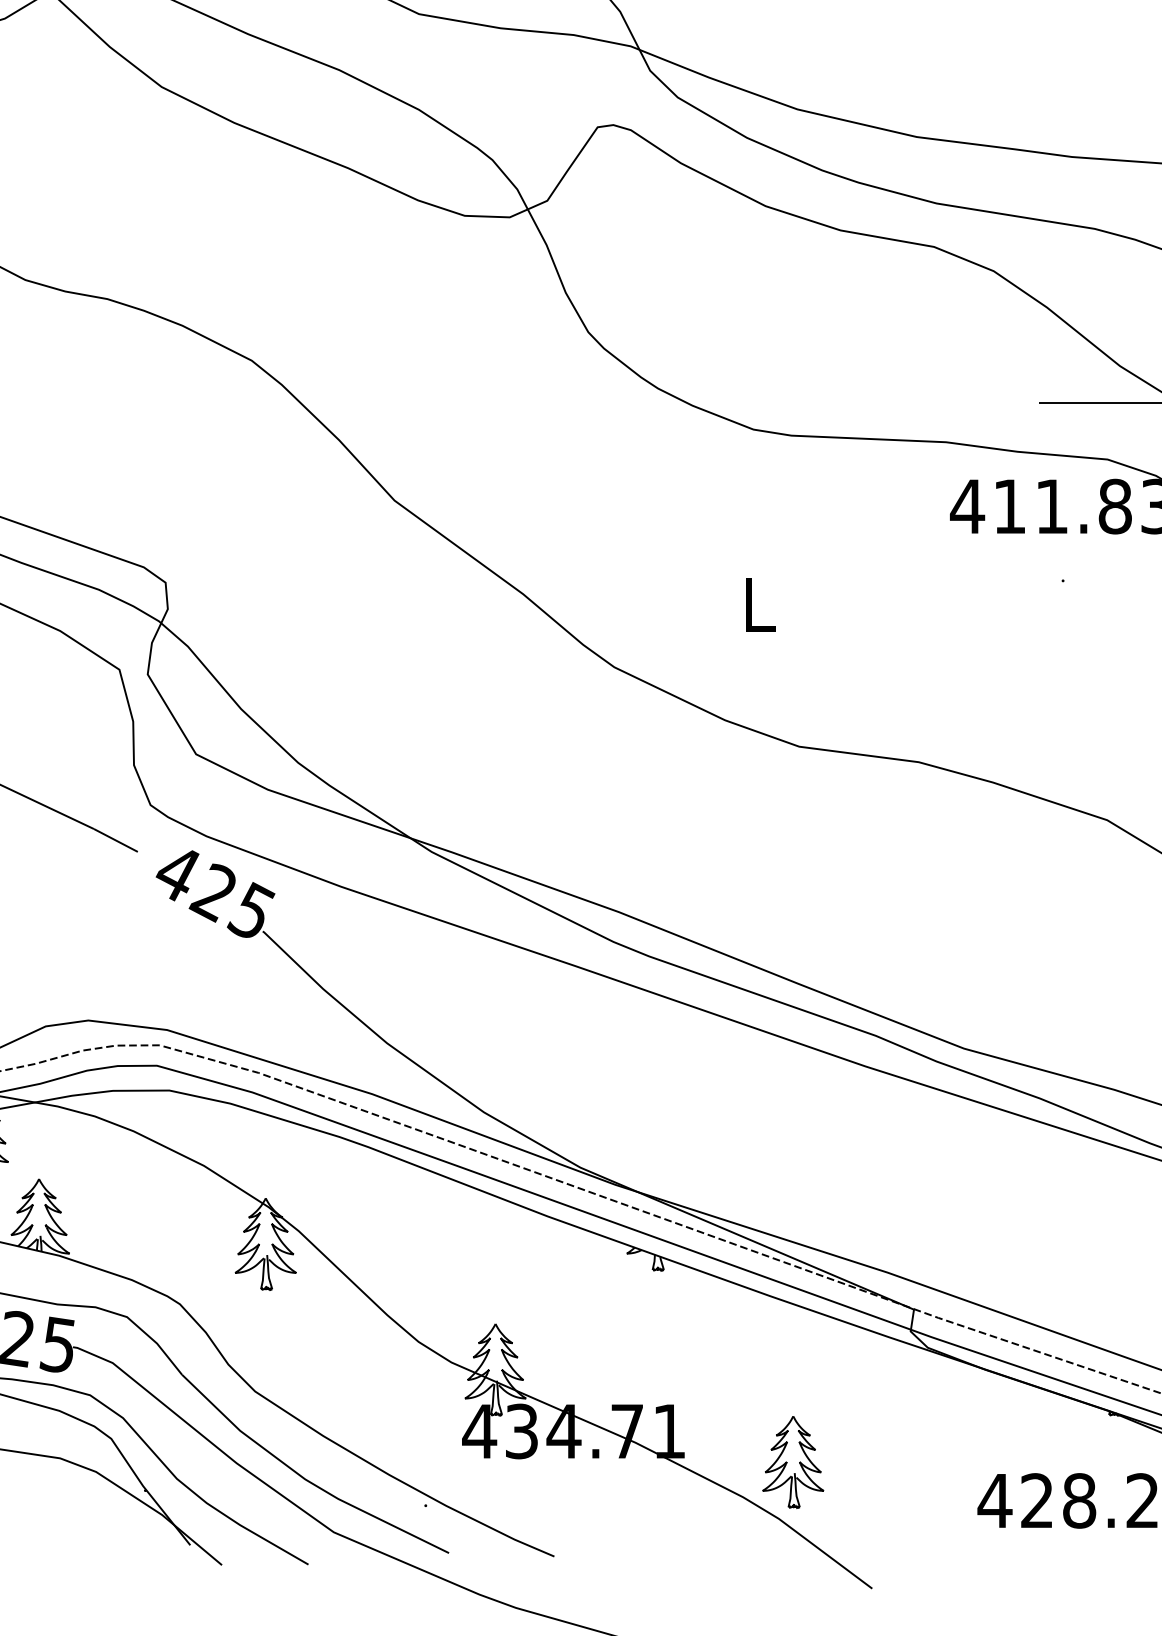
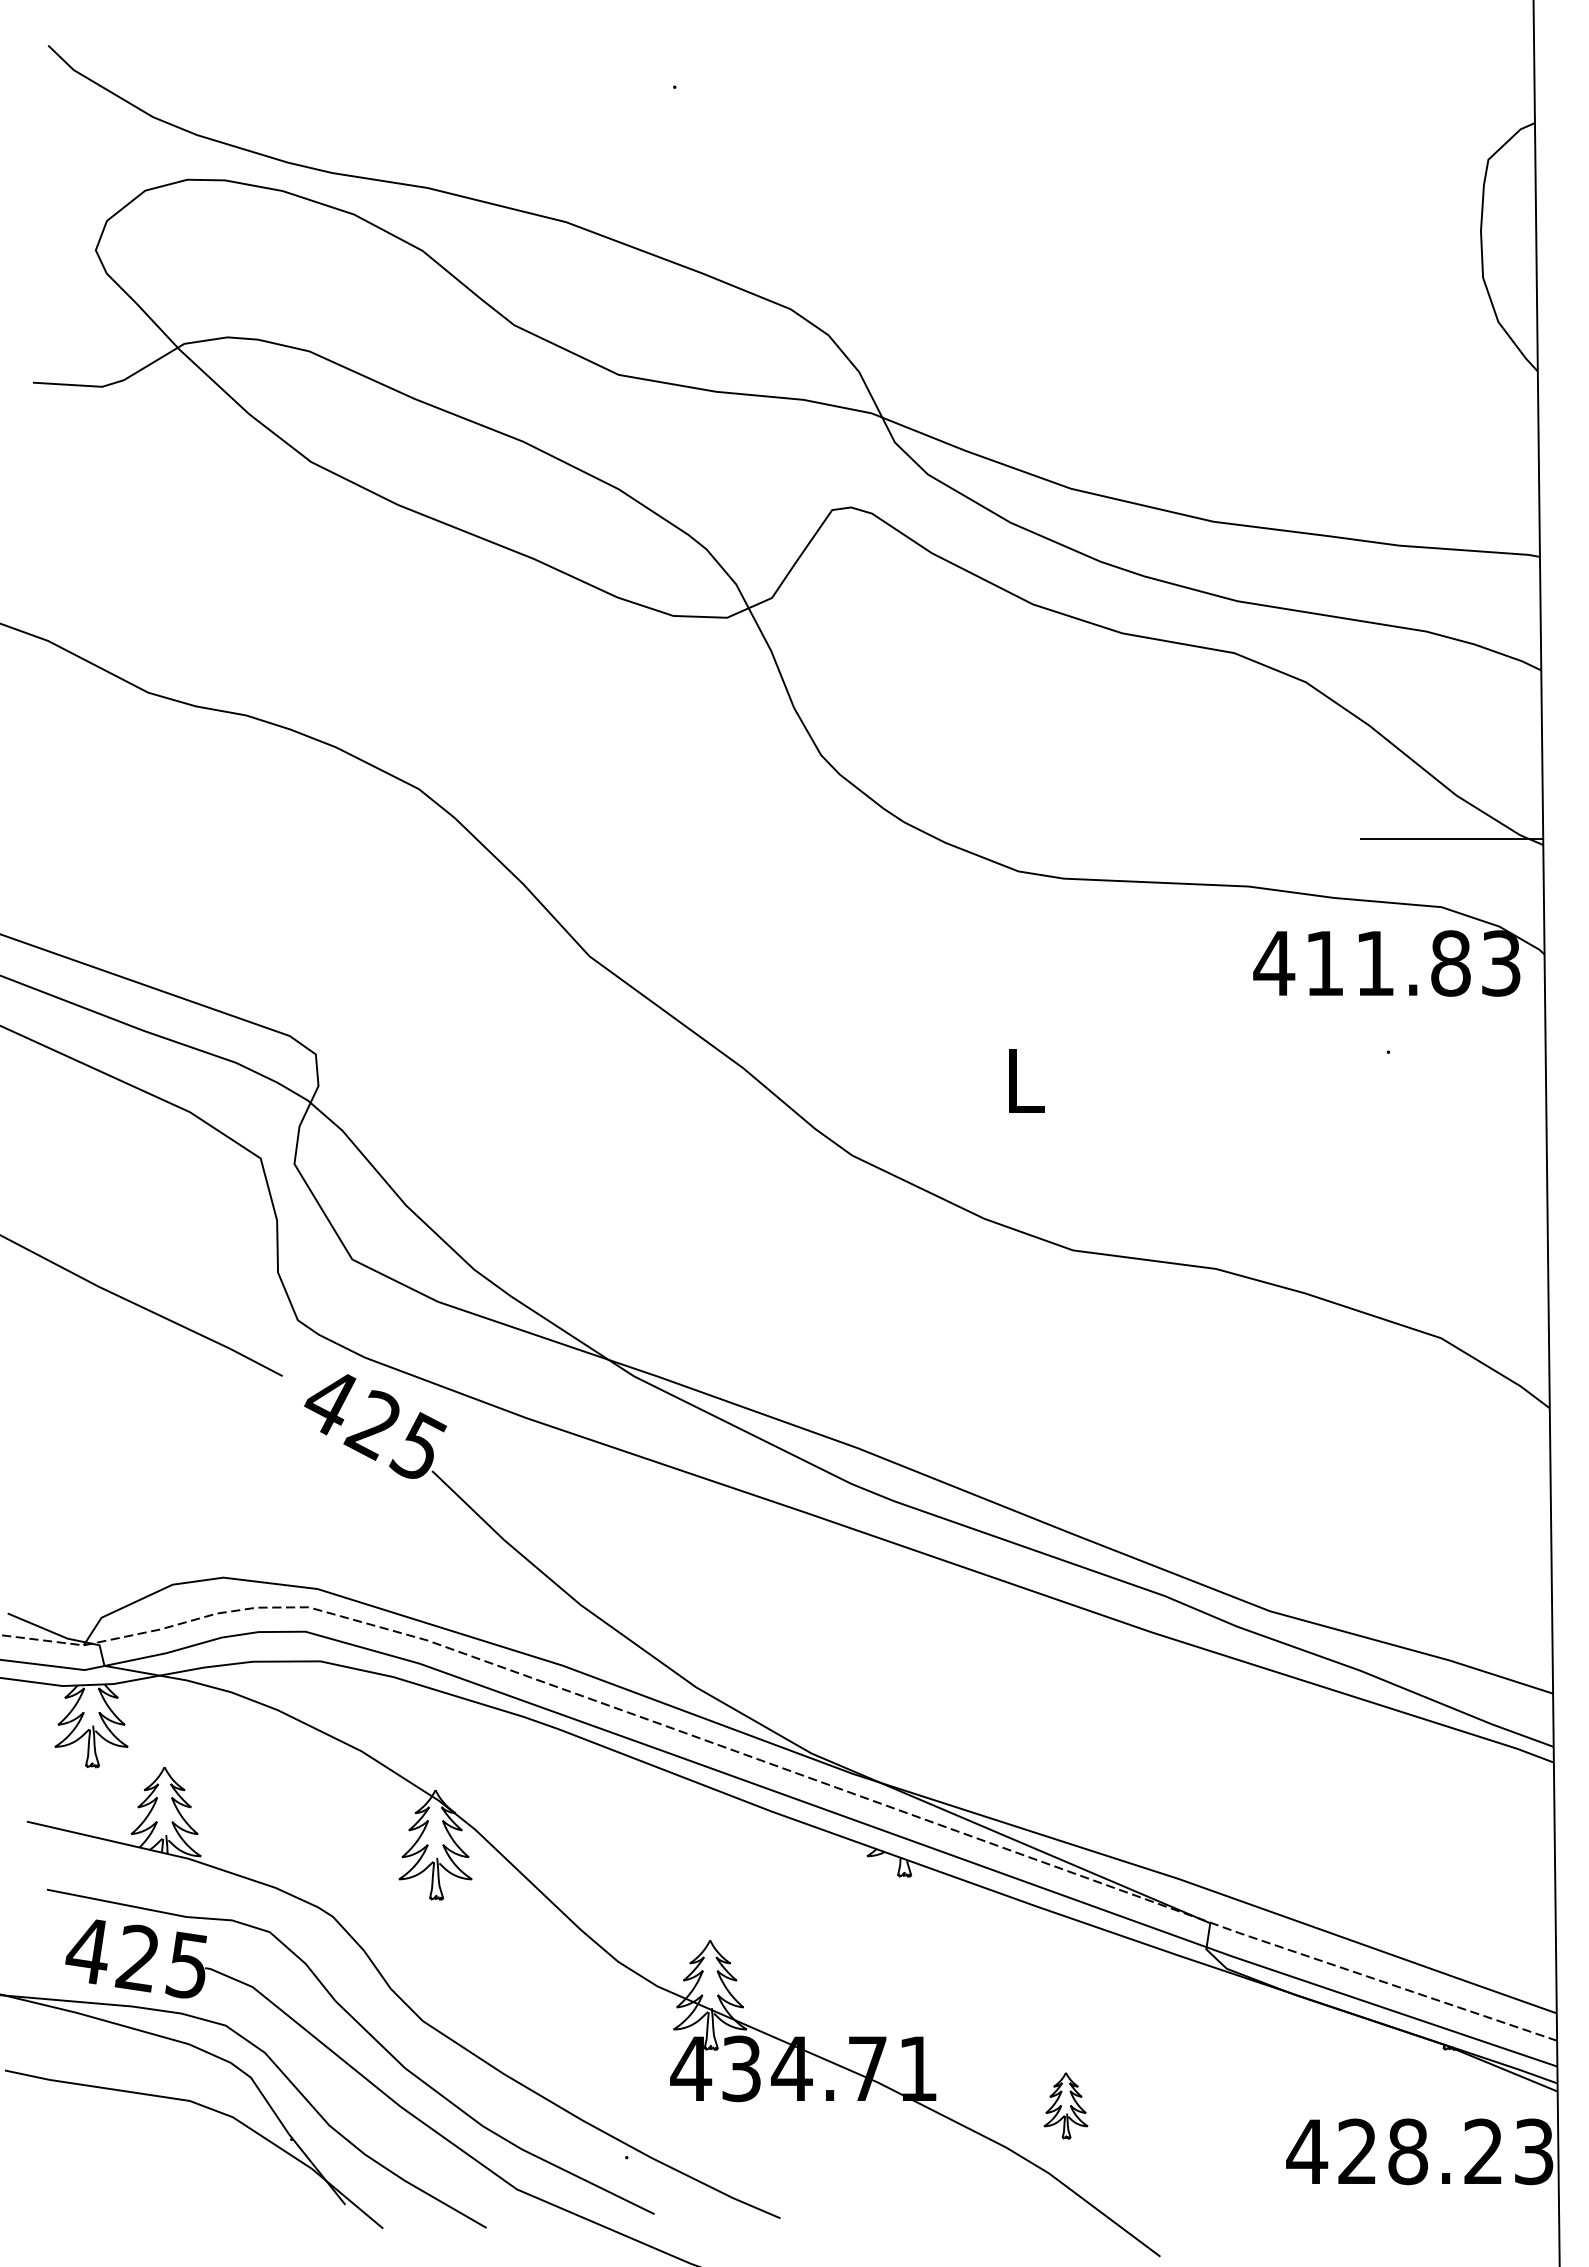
part: (792, 1462) -> (1065, 2105), size x0.6

